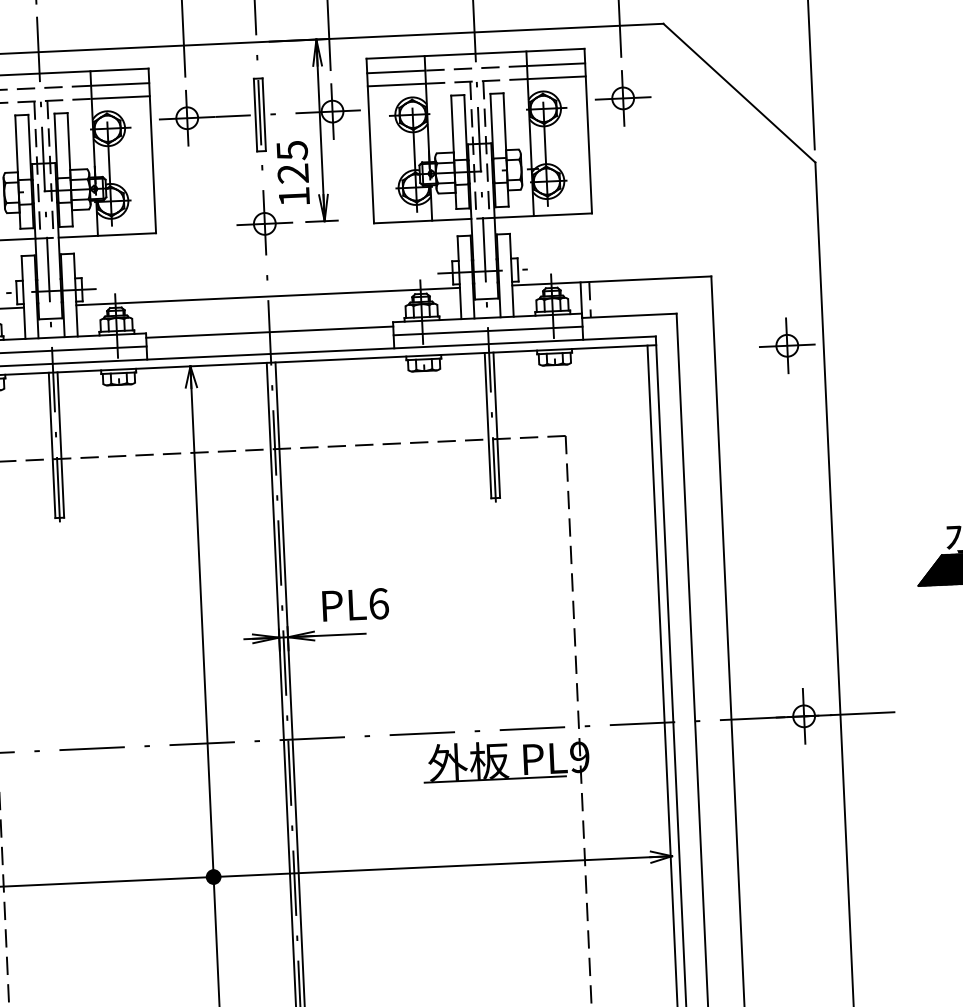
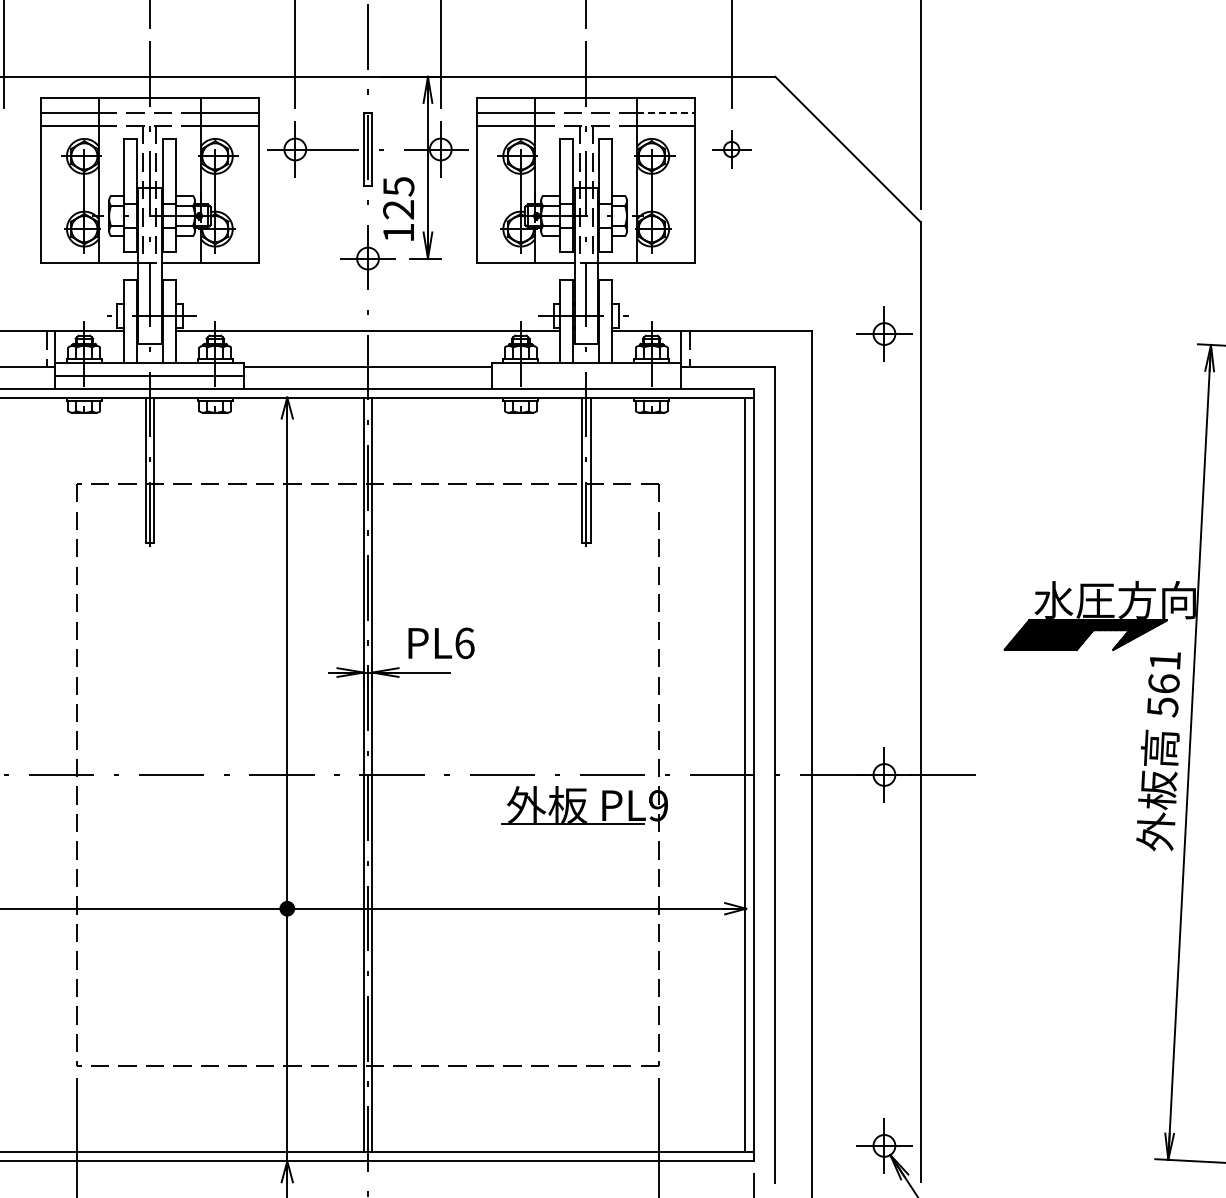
line: (556, 64) -> (666, 112), solid -> dashed
part: (622, 98) -> (731, 149), size x0.7
line: (487, 330) -> (585, 375), removed
part: (787, 345) -> (884, 333), moved

